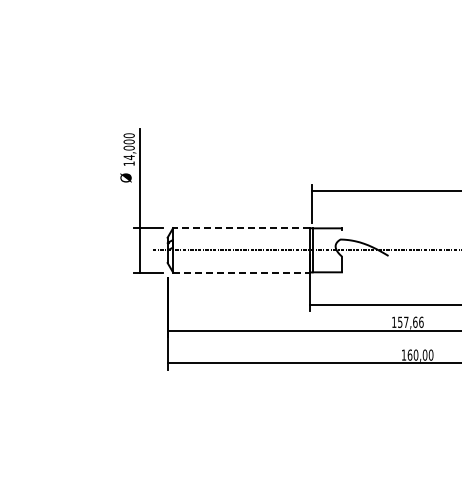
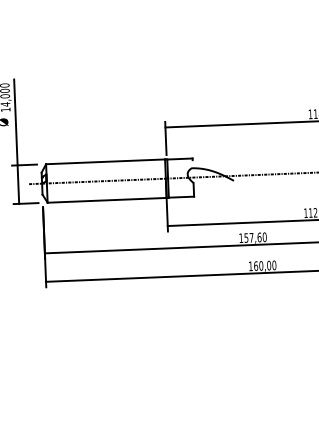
line: (241, 228) -> (105, 162), dashed -> solid
line: (241, 272) -> (106, 200), dashed -> solid
text: (421, 321) -> (264, 236), 157,66 -> 157,60

